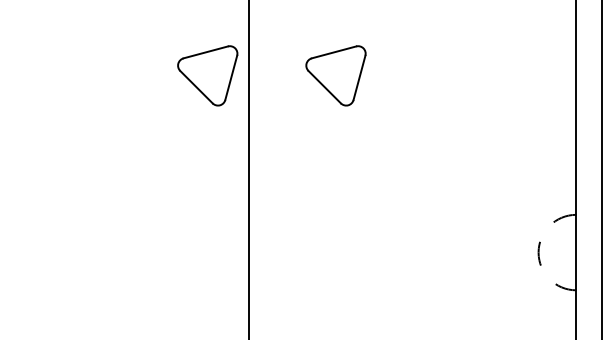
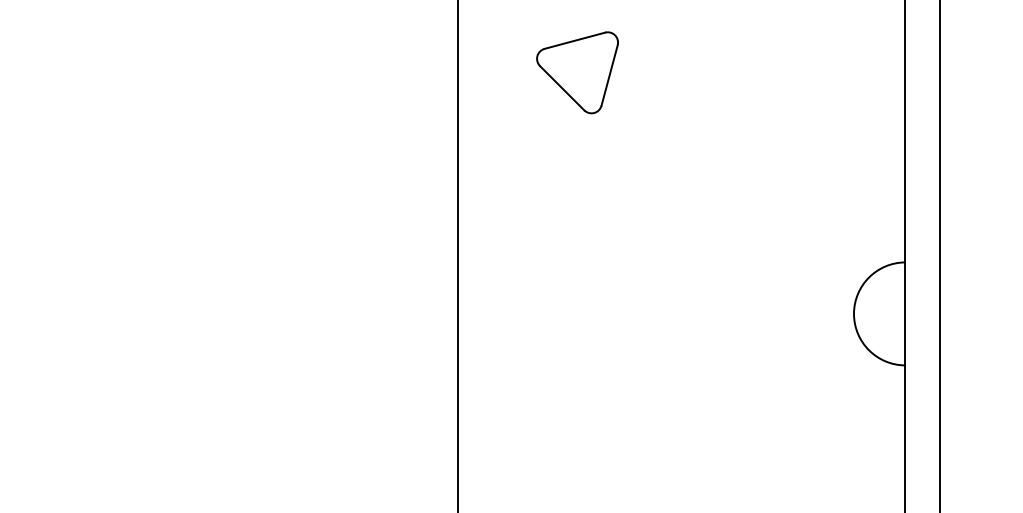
part: (207, 75) -> (402, 72), removed
arc: (538, 252) -> (854, 313), dashed -> solid

